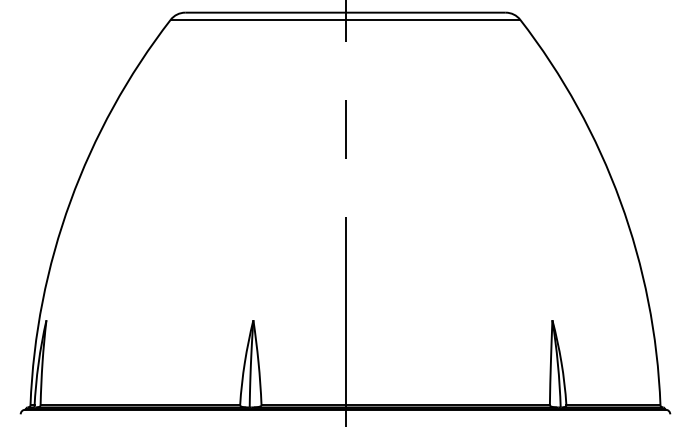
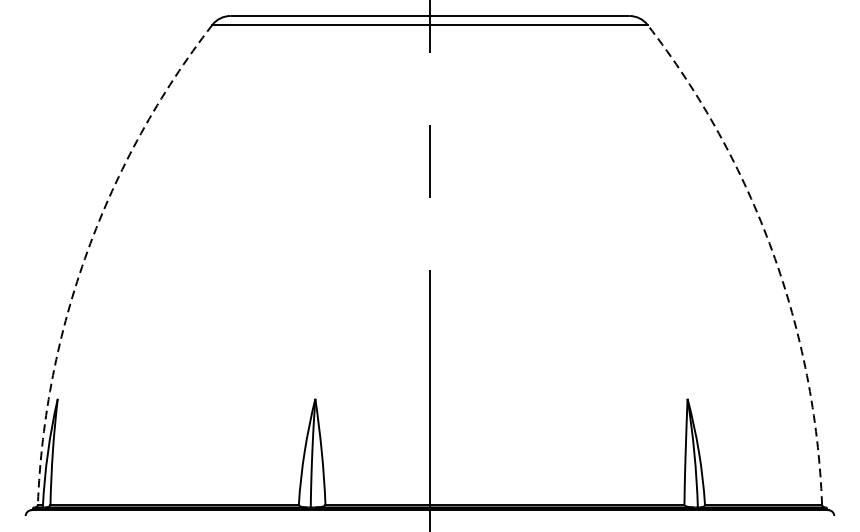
arc: (70, 201) -> (87, 251), solid -> dashed
arc: (620, 201) -> (772, 251), solid -> dashed

